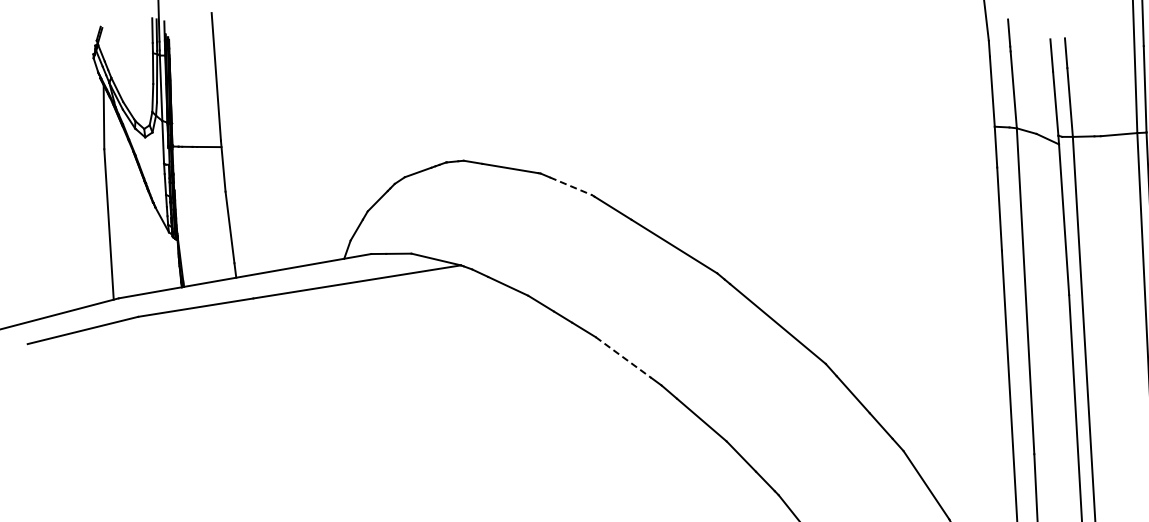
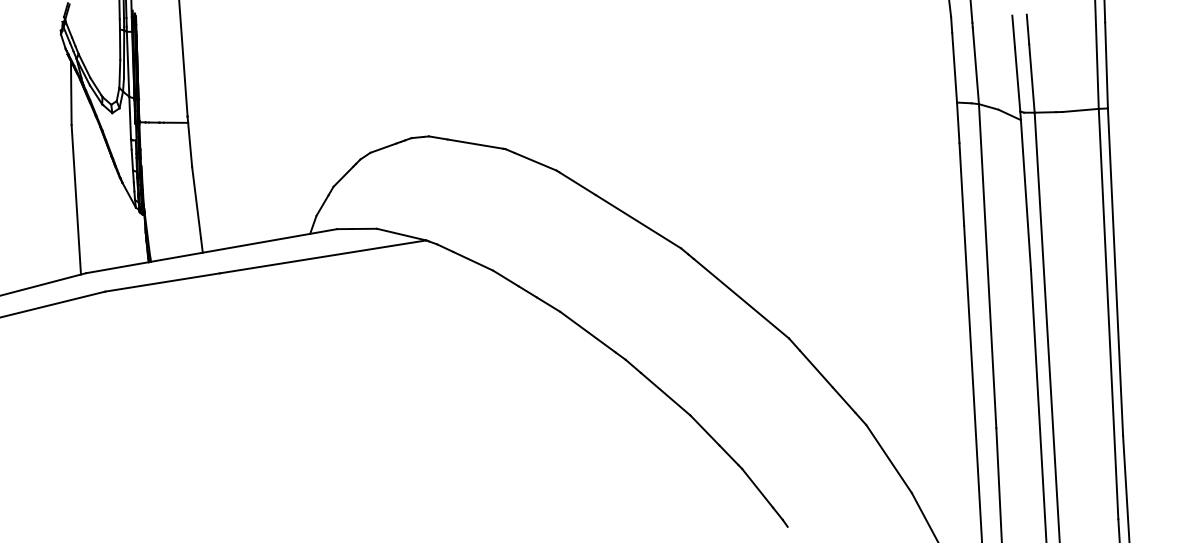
line: (570, 185) -> (535, 161), dashed -> solid
line: (624, 357) -> (588, 332), dashed -> solid

